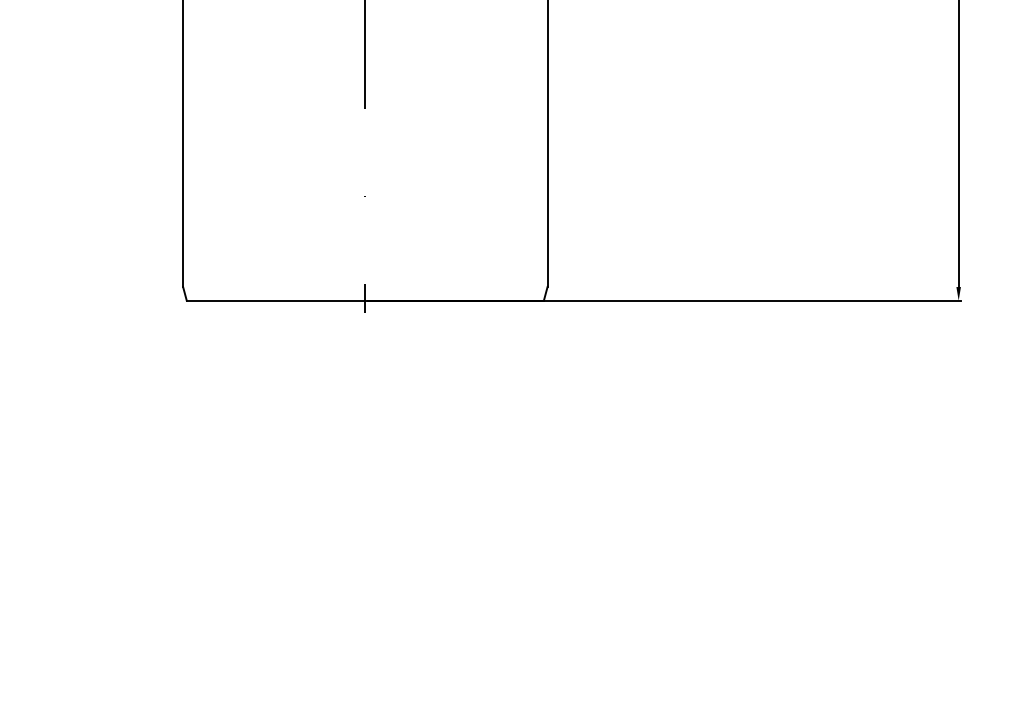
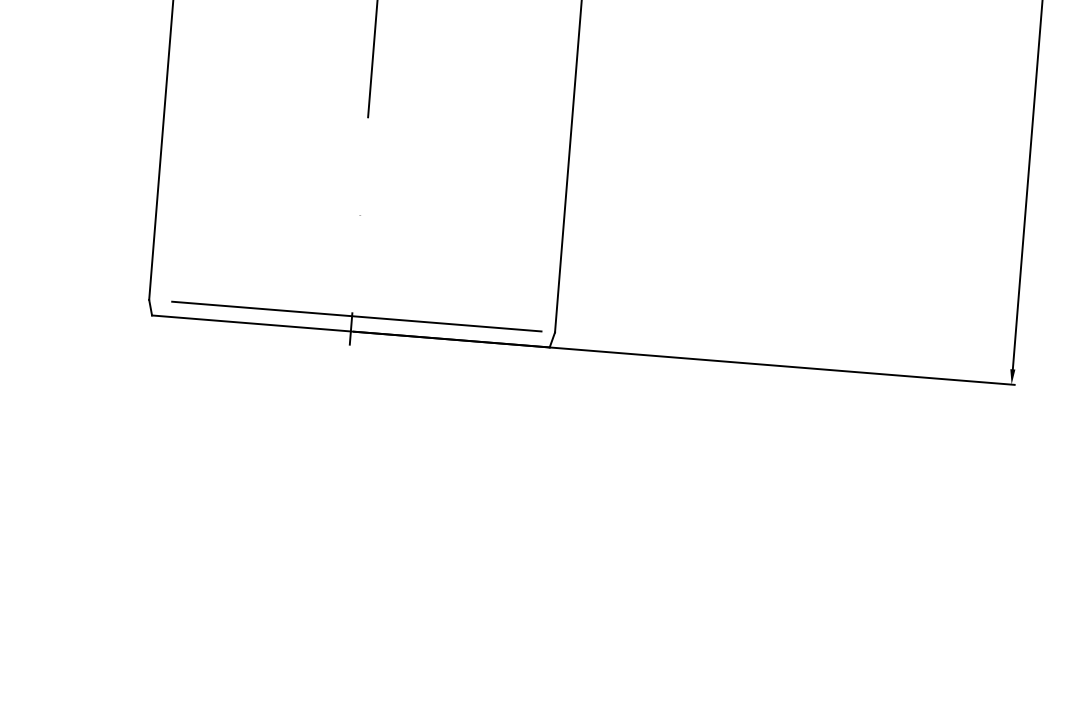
line: (369, 287) -> (356, 317), added

